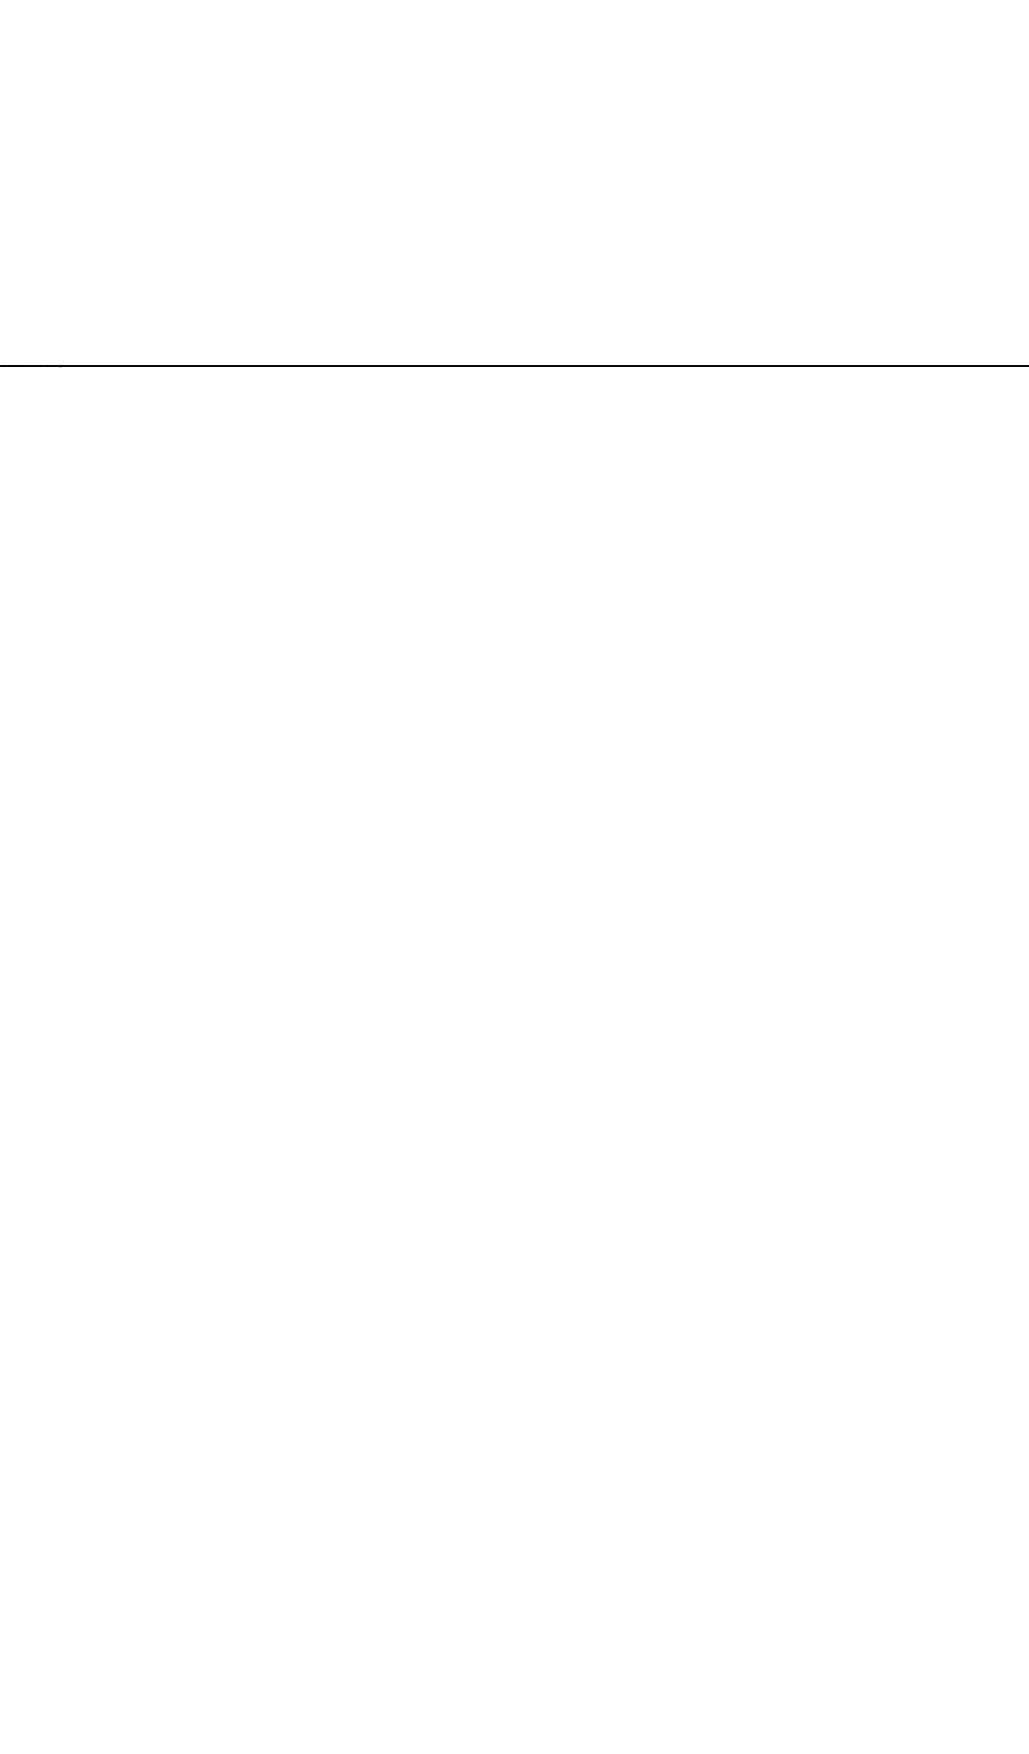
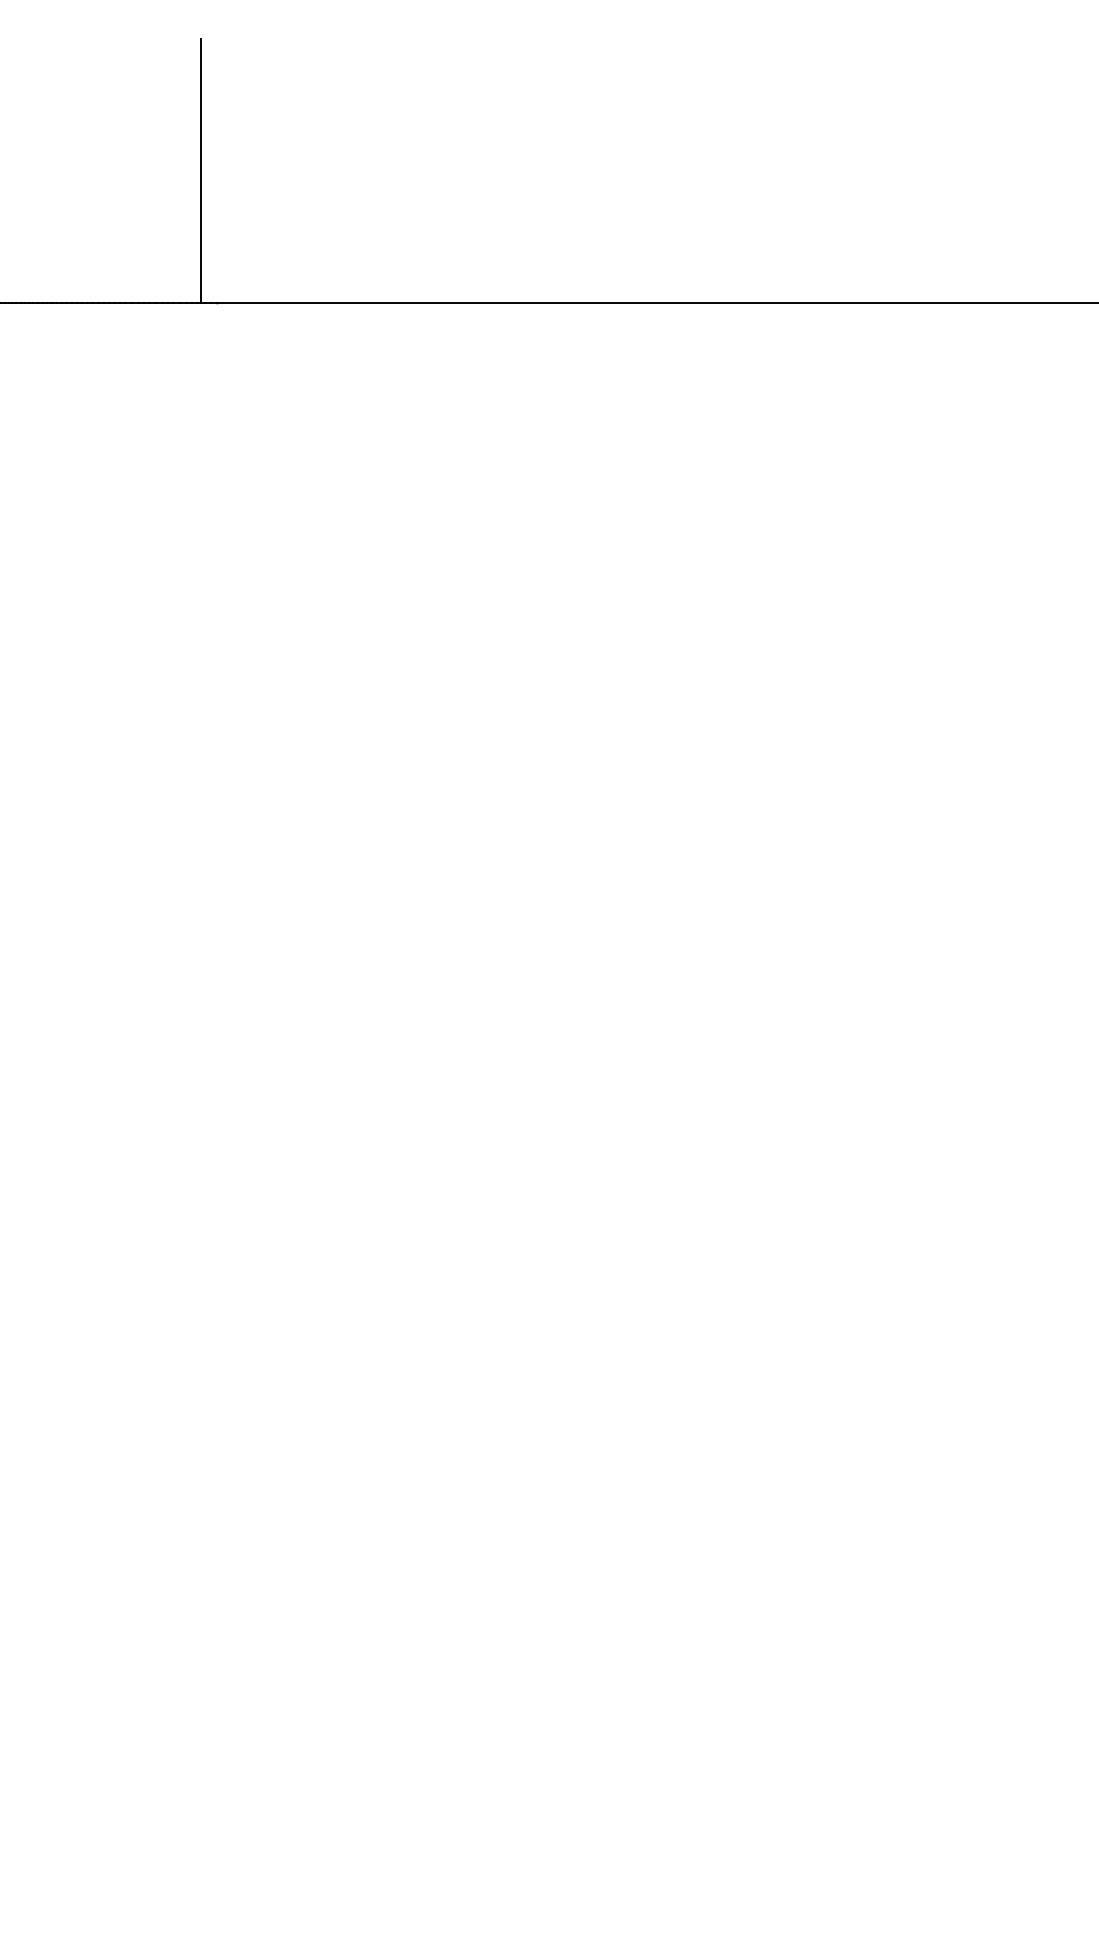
line: (44, 233) -> (201, 170), added

